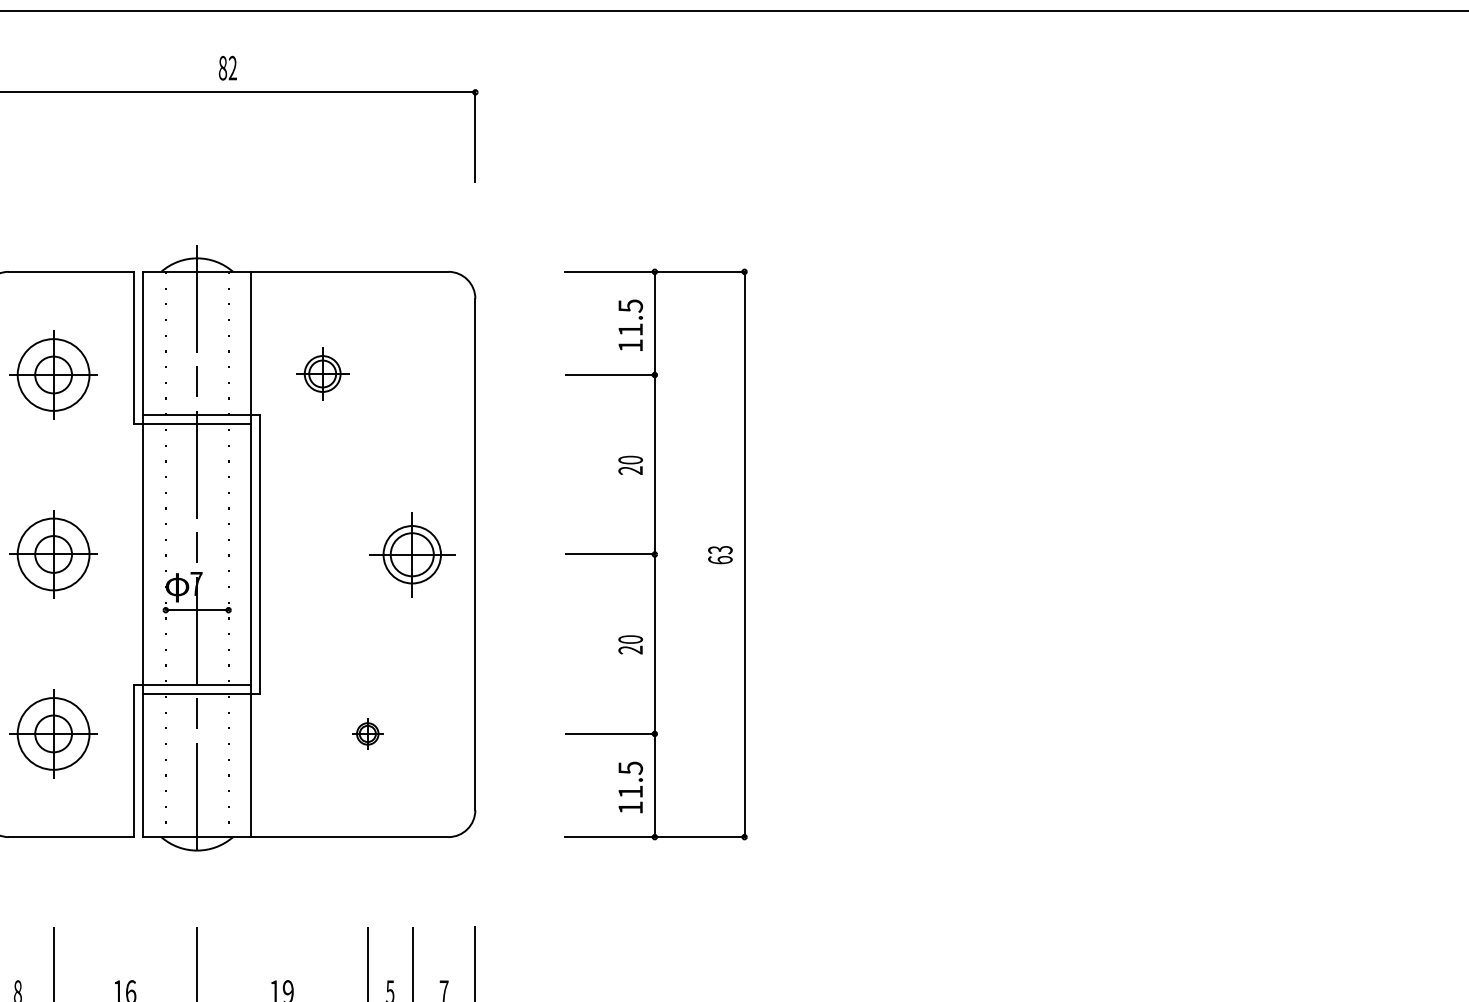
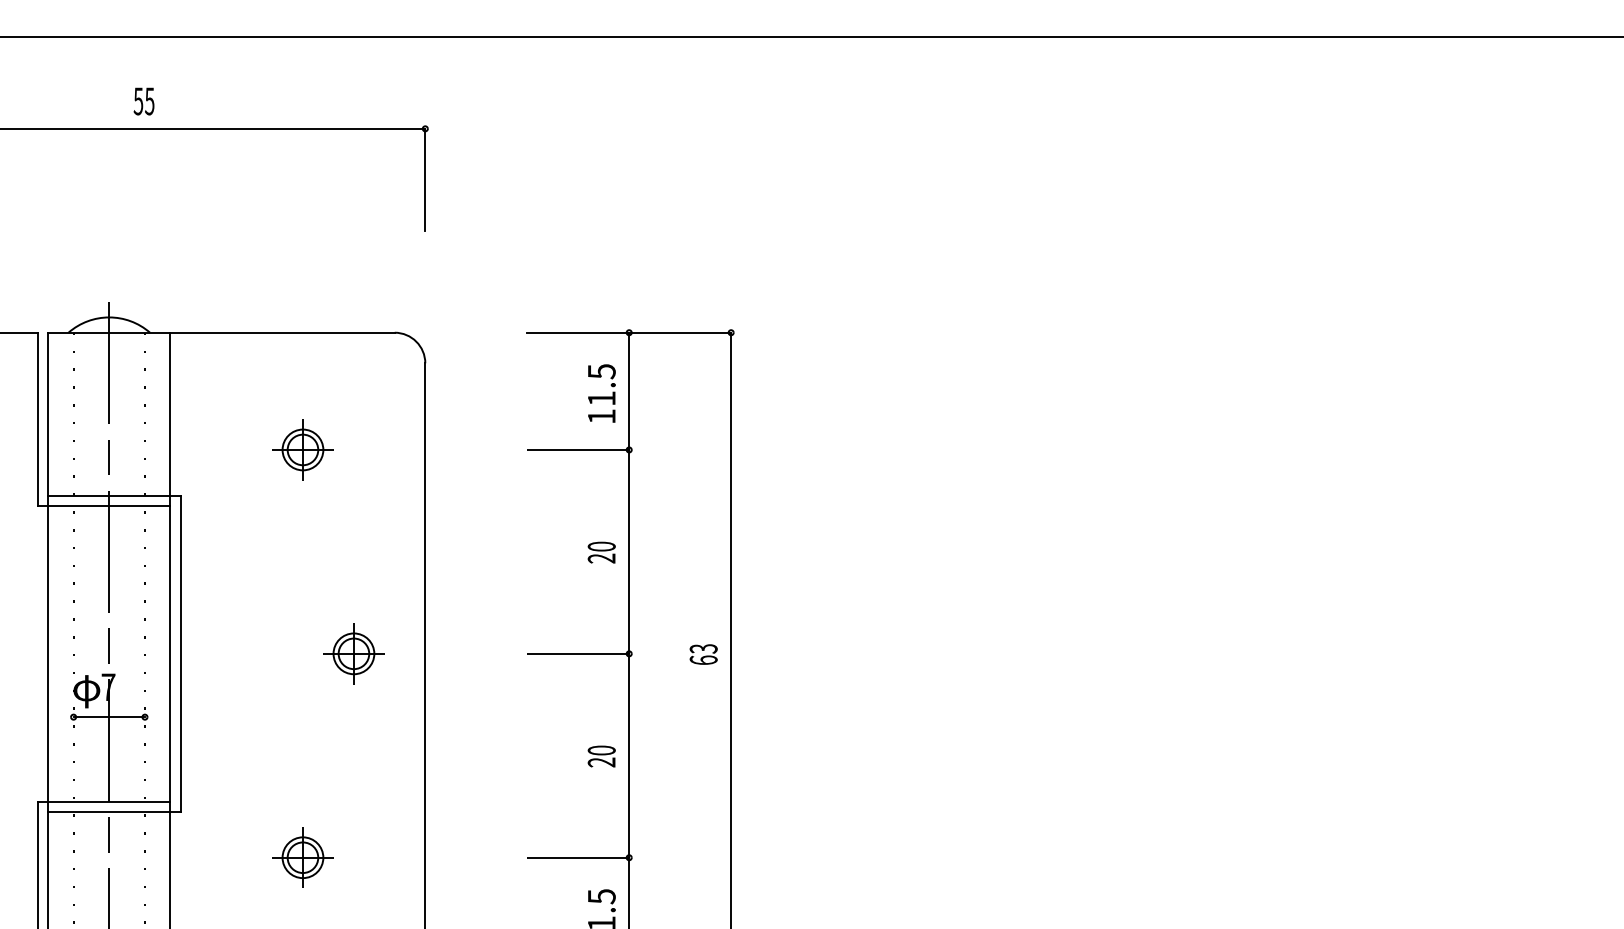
text: (227, 67) -> (143, 100), 82 -> 55
part: (322, 373) -> (302, 449), moved
part: (412, 553) -> (353, 652), size x0.62
part: (367, 733) -> (302, 857), size x1.67

